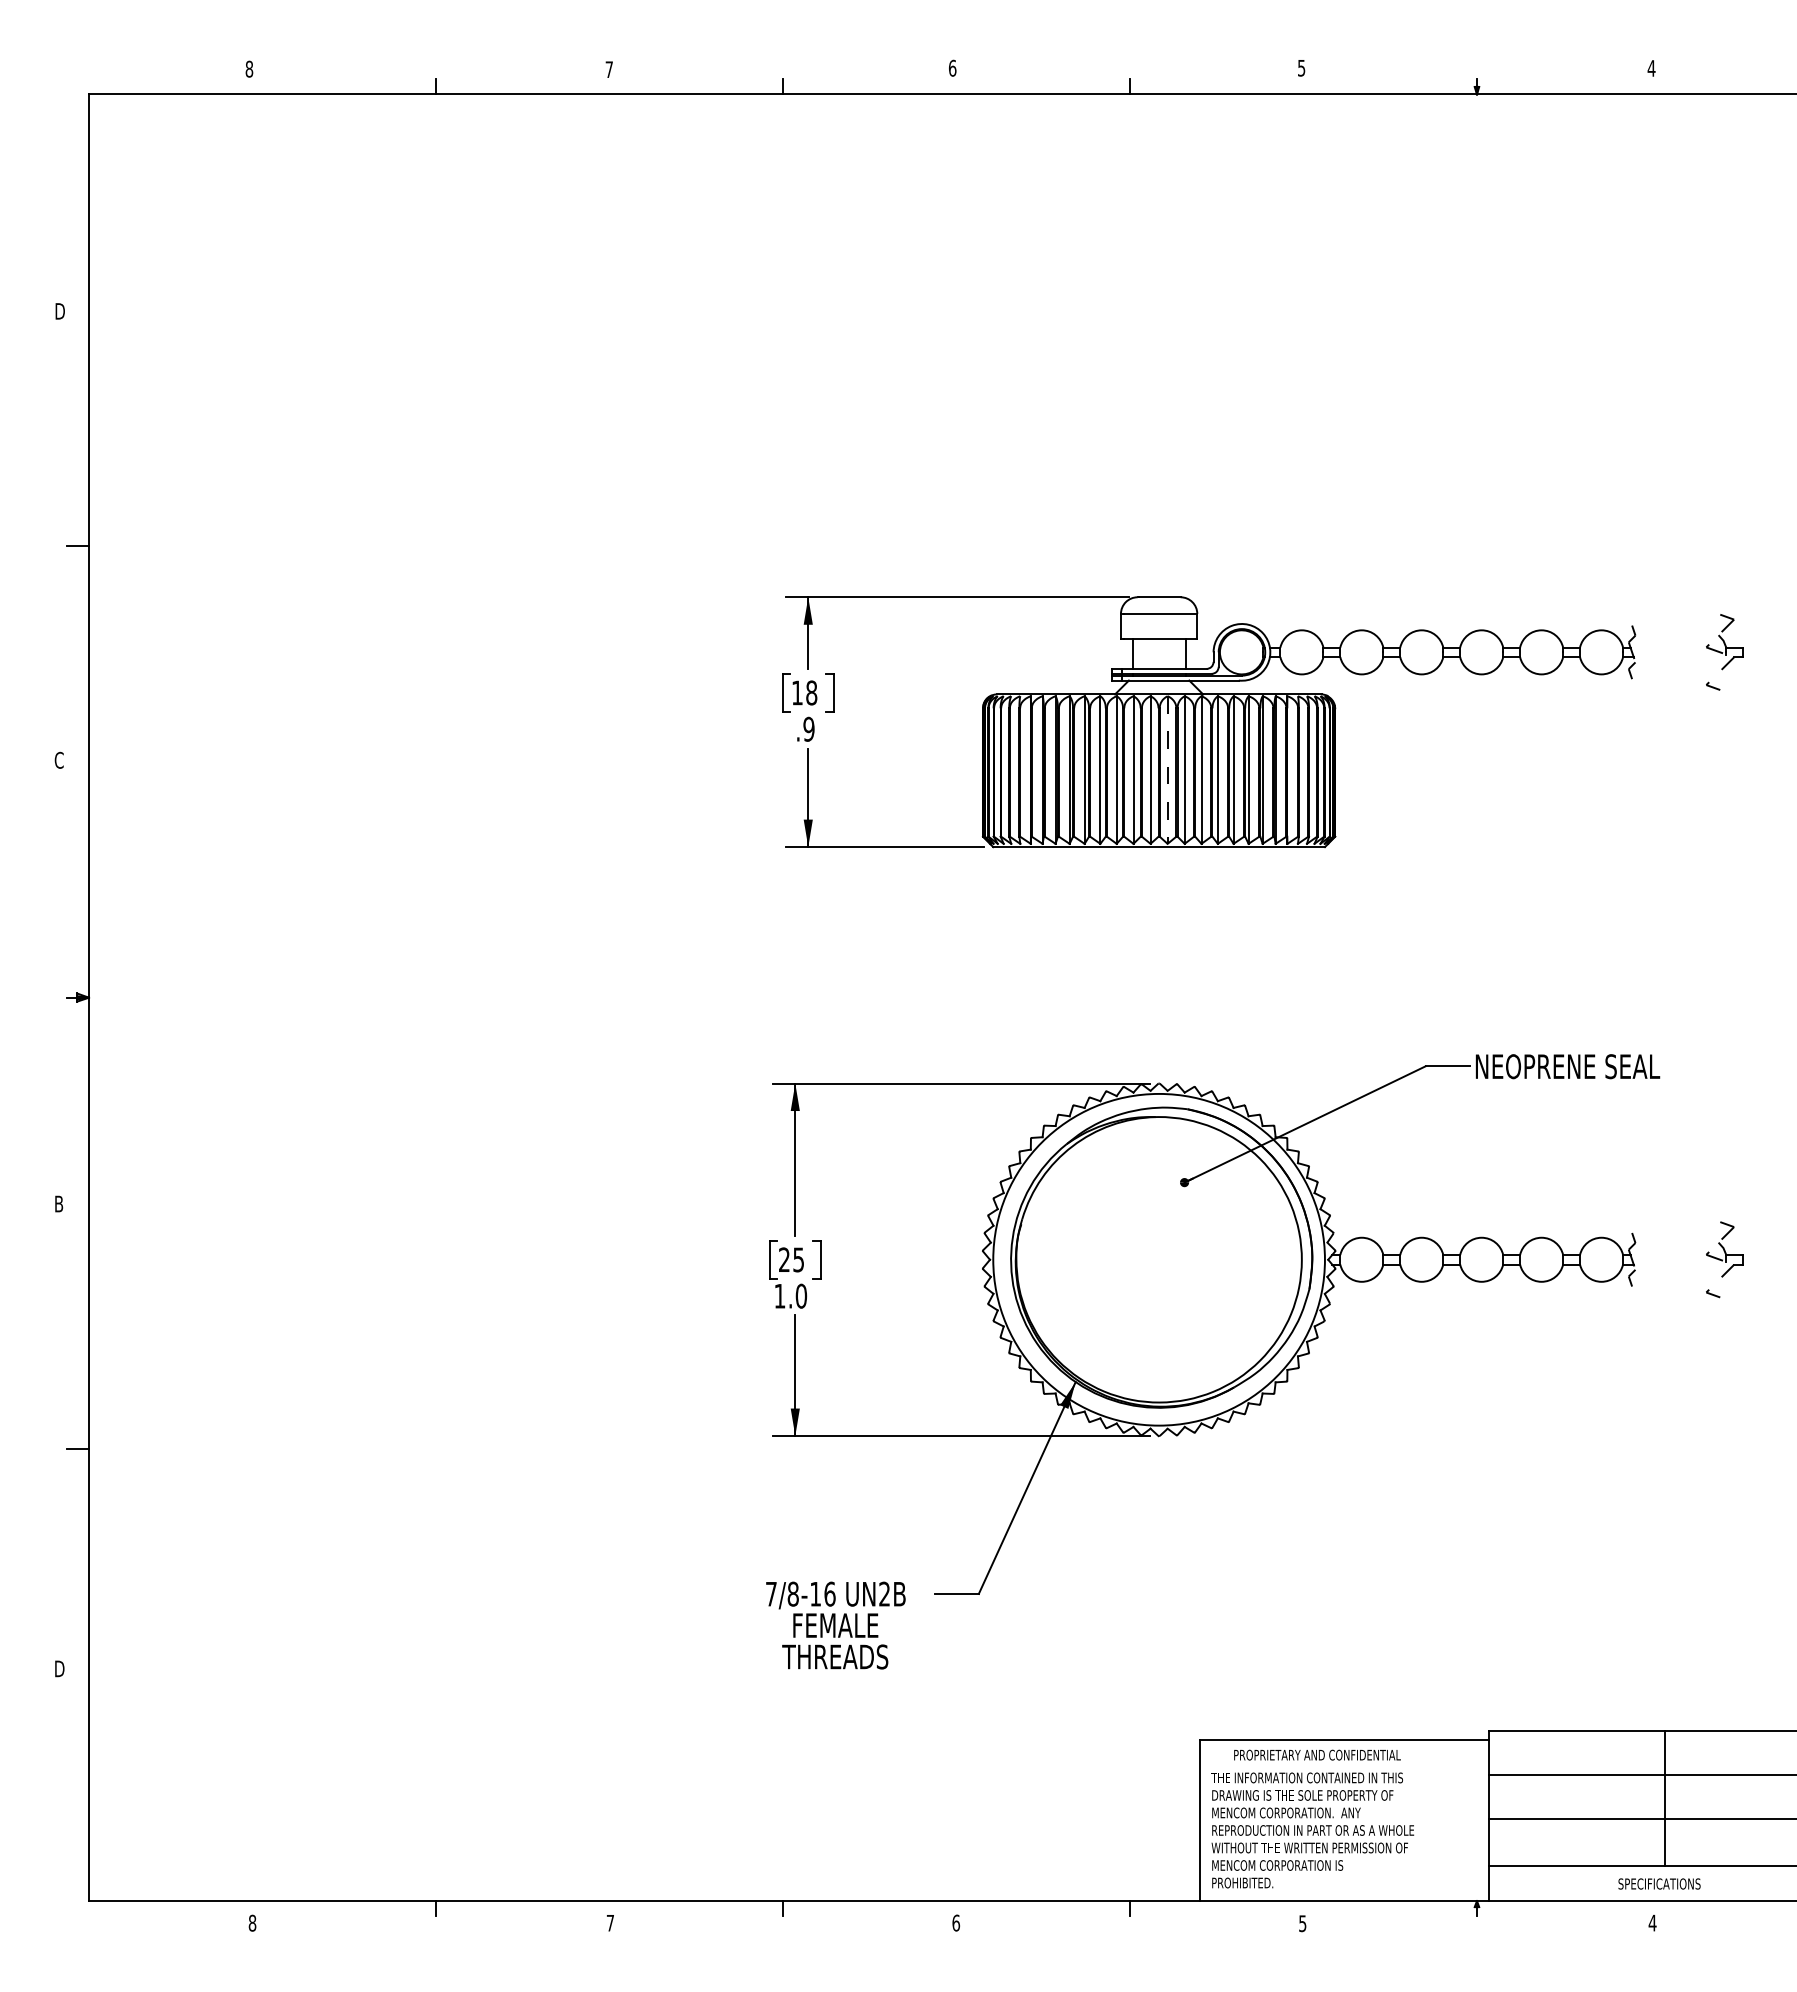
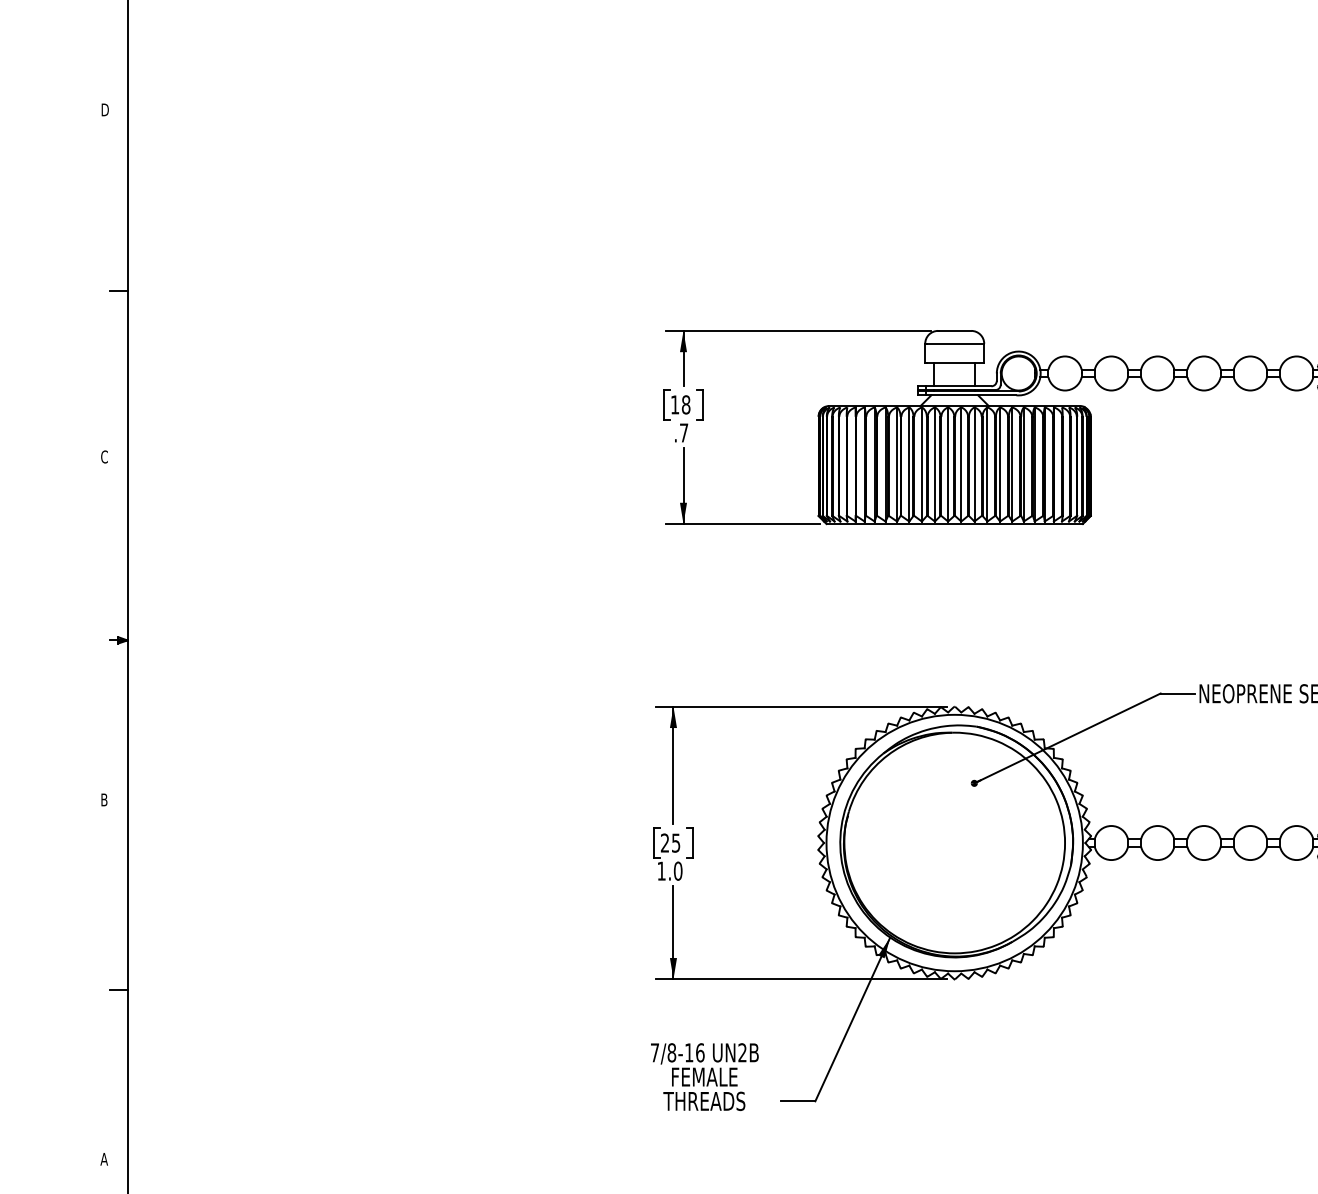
text: (808, 728) -> (683, 432), .9 -> .7
line: (1167, 770) -> (961, 464), dashed -> solid
text: (835, 1625) -> (704, 1077), moved
text: (59, 1668) -> (104, 1158), D -> A

